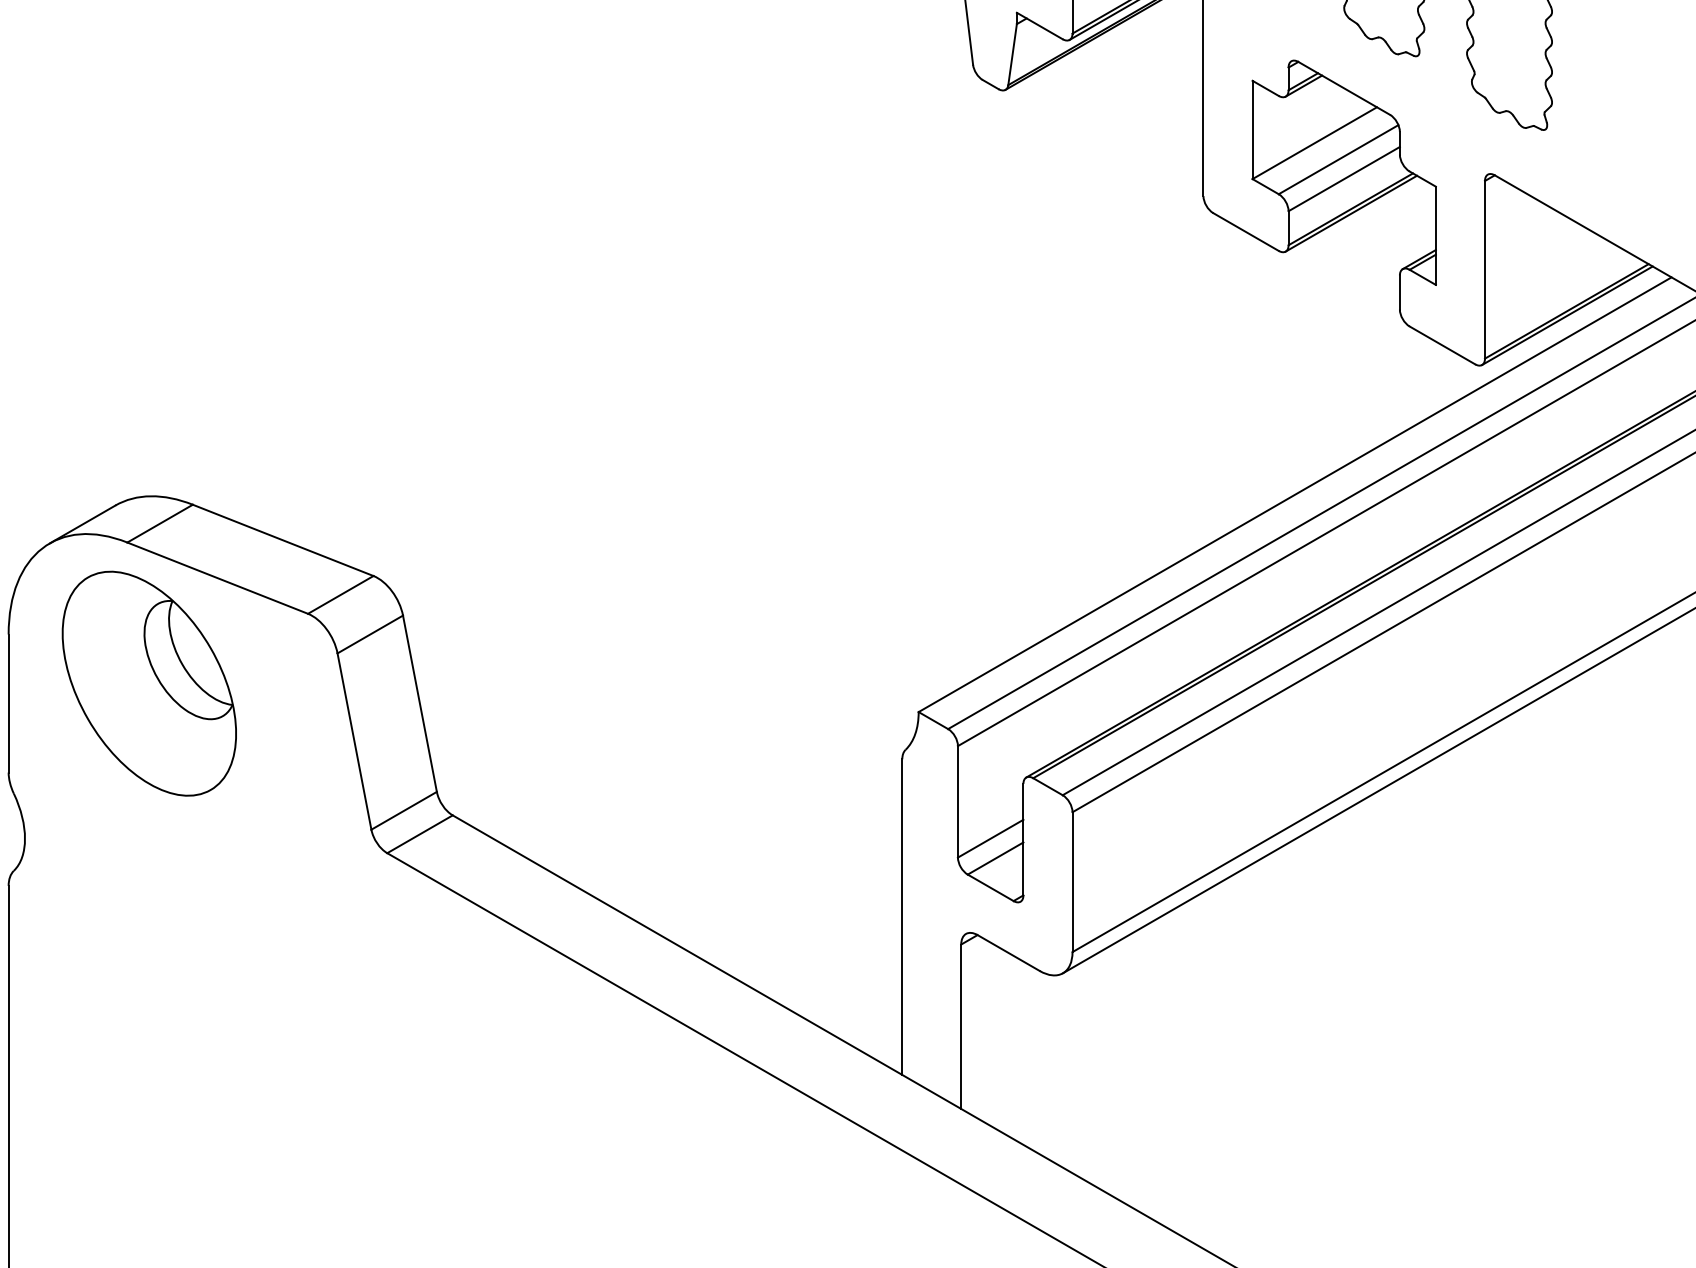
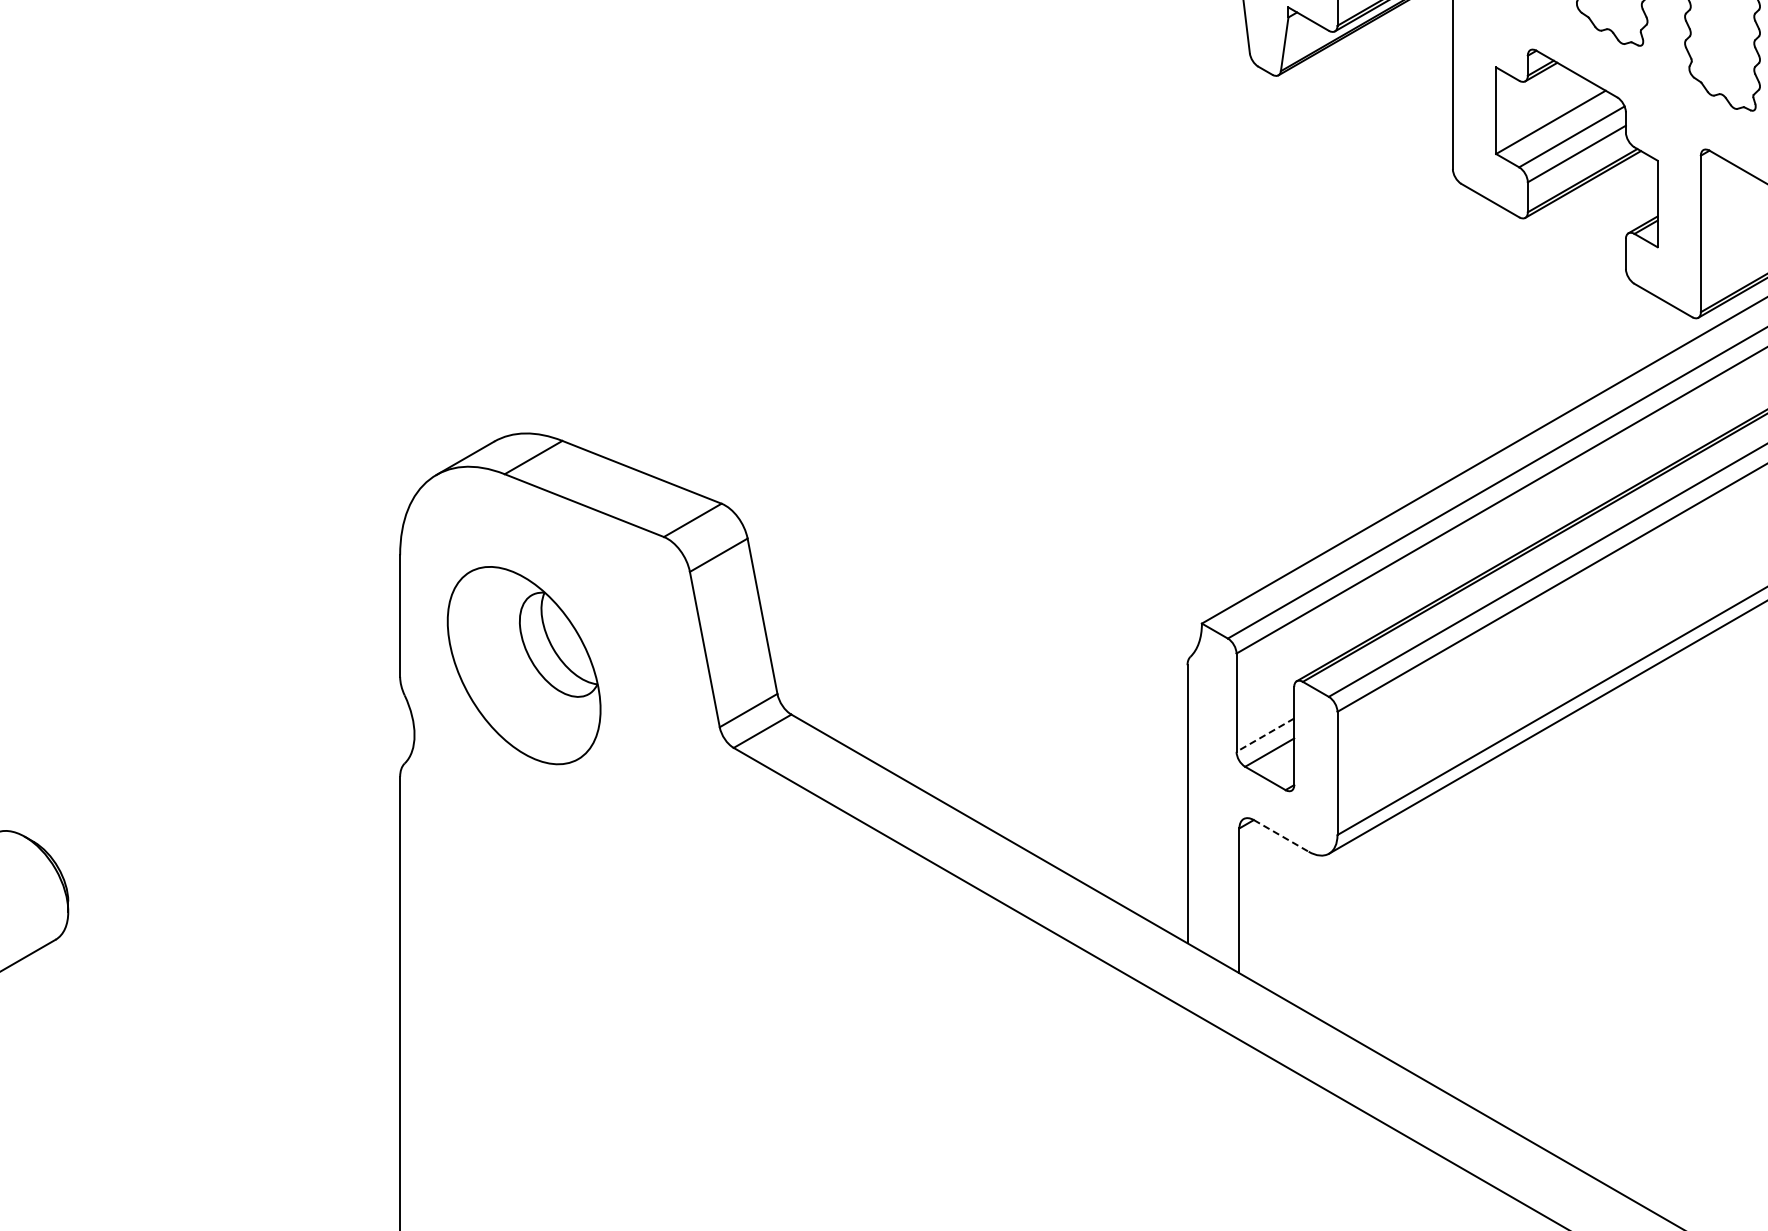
part: (148, 683) -> (523, 665), moved
line: (989, 839) -> (1264, 735), solid -> dashed
line: (1008, 952) -> (1281, 835), solid -> dashed

